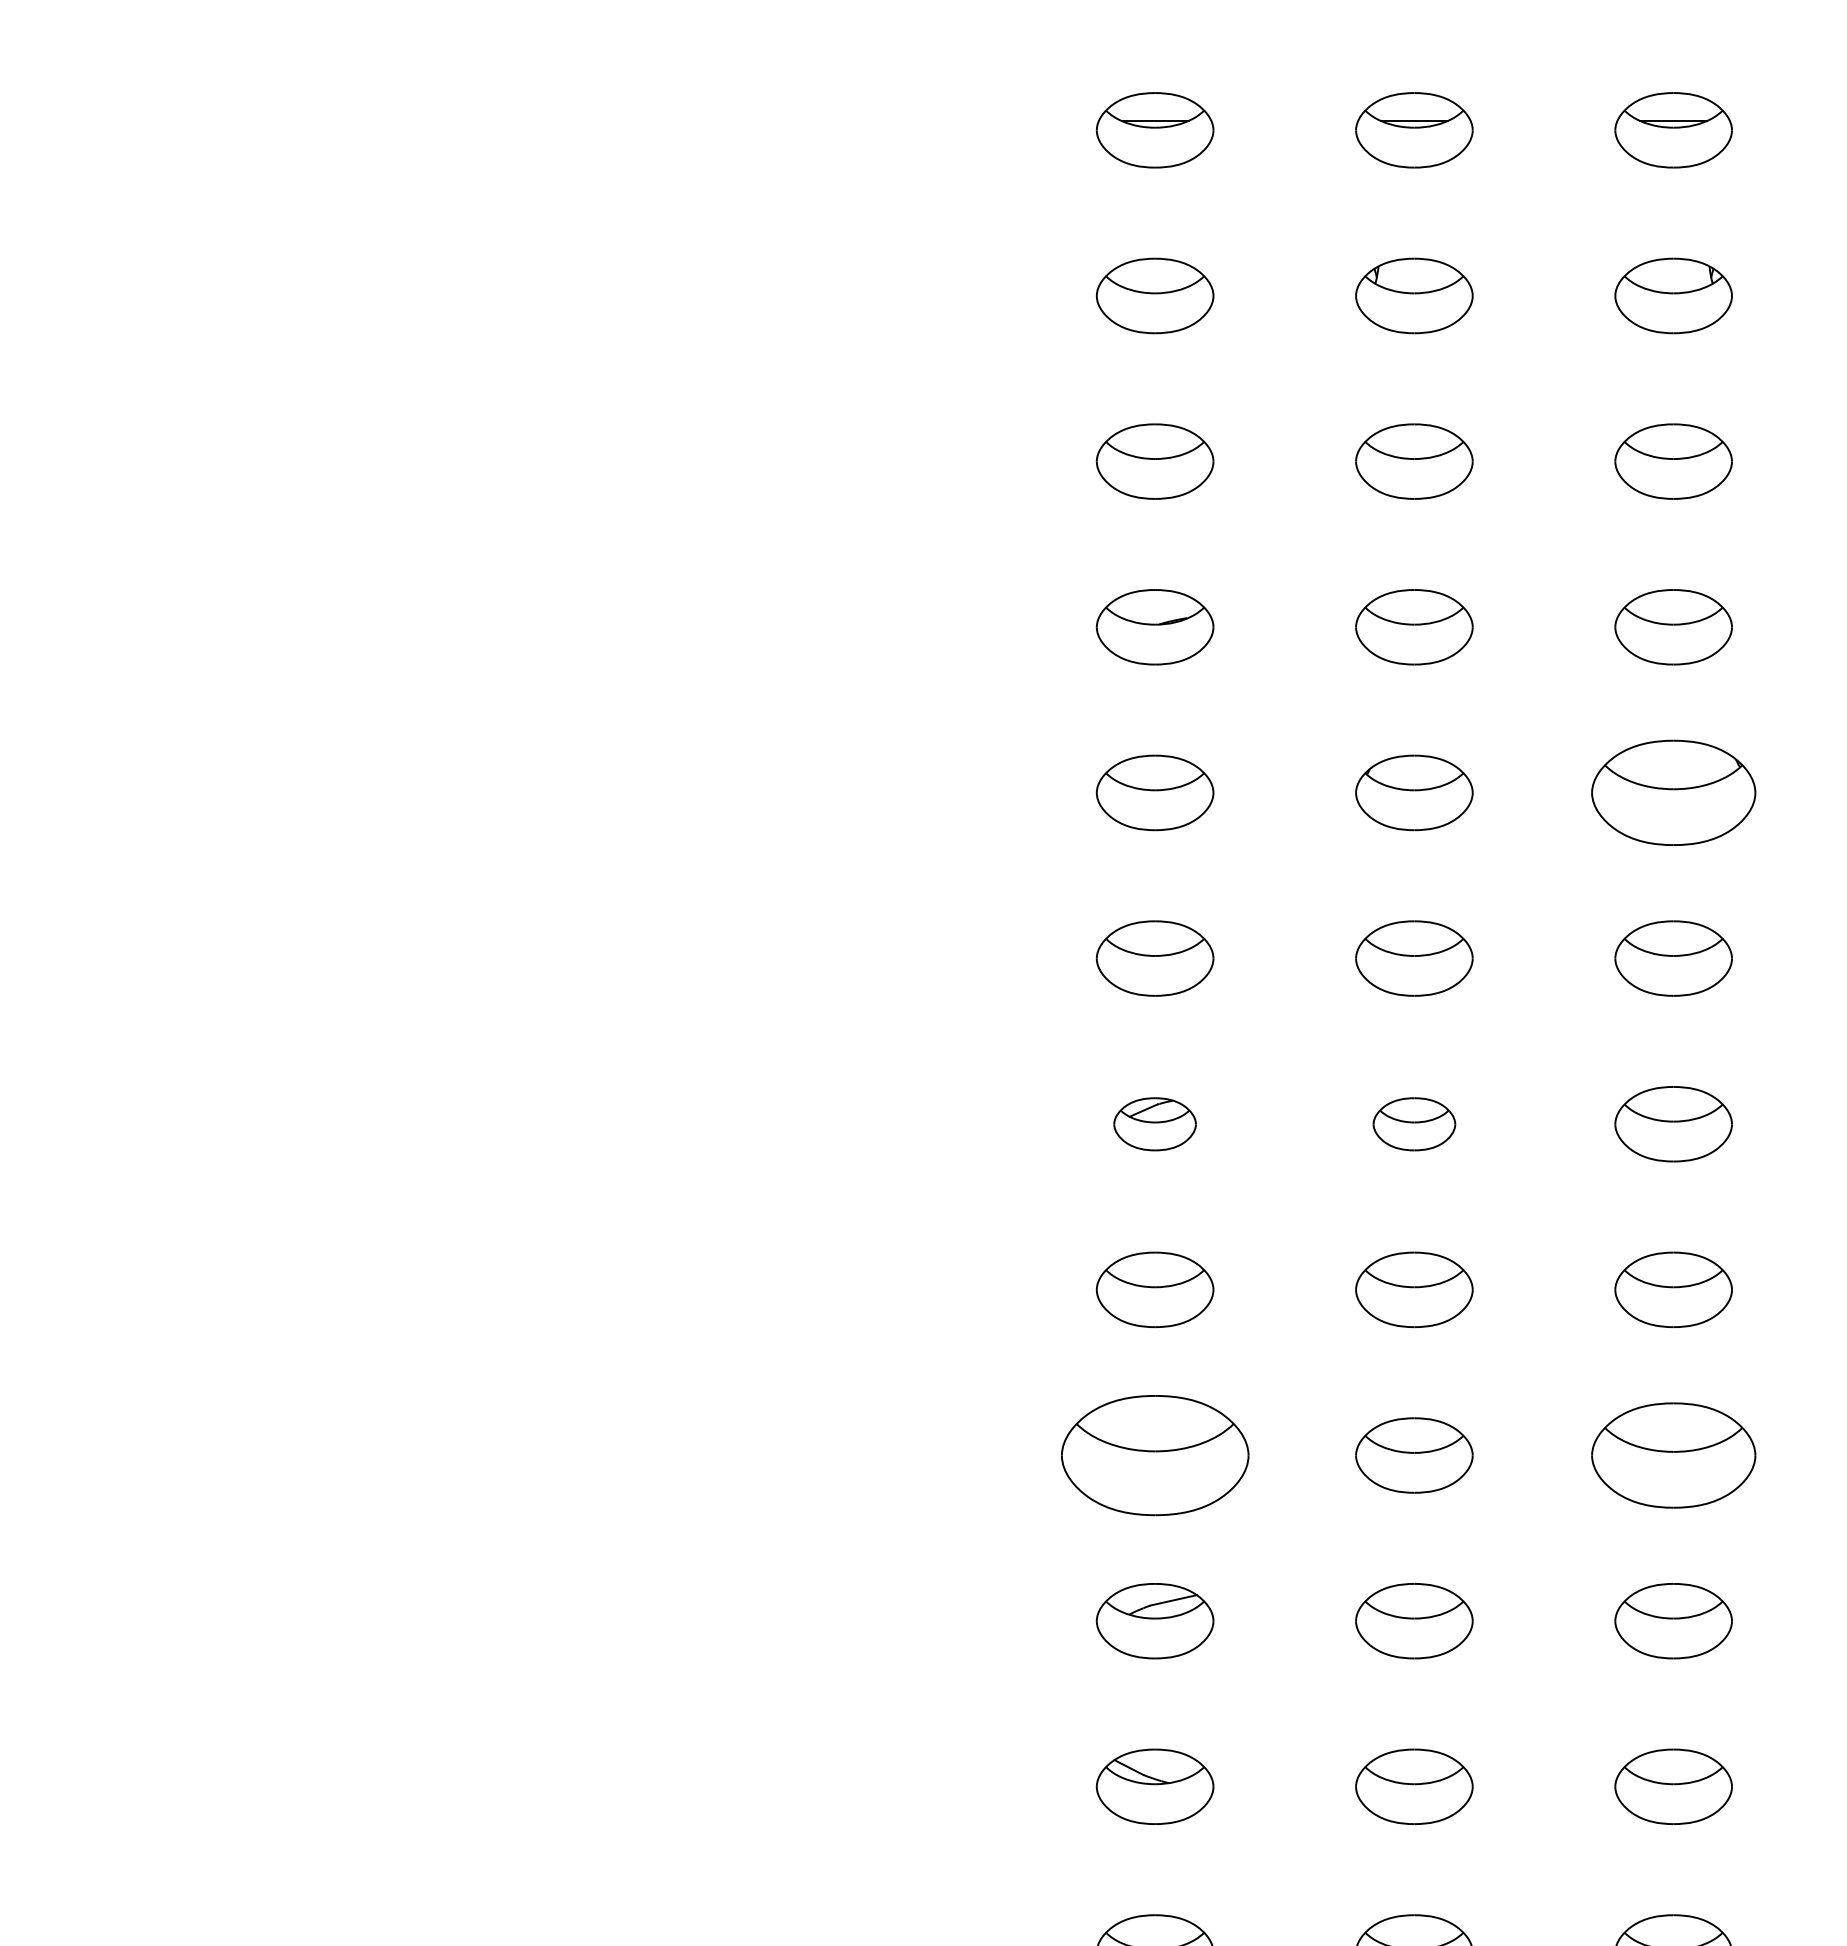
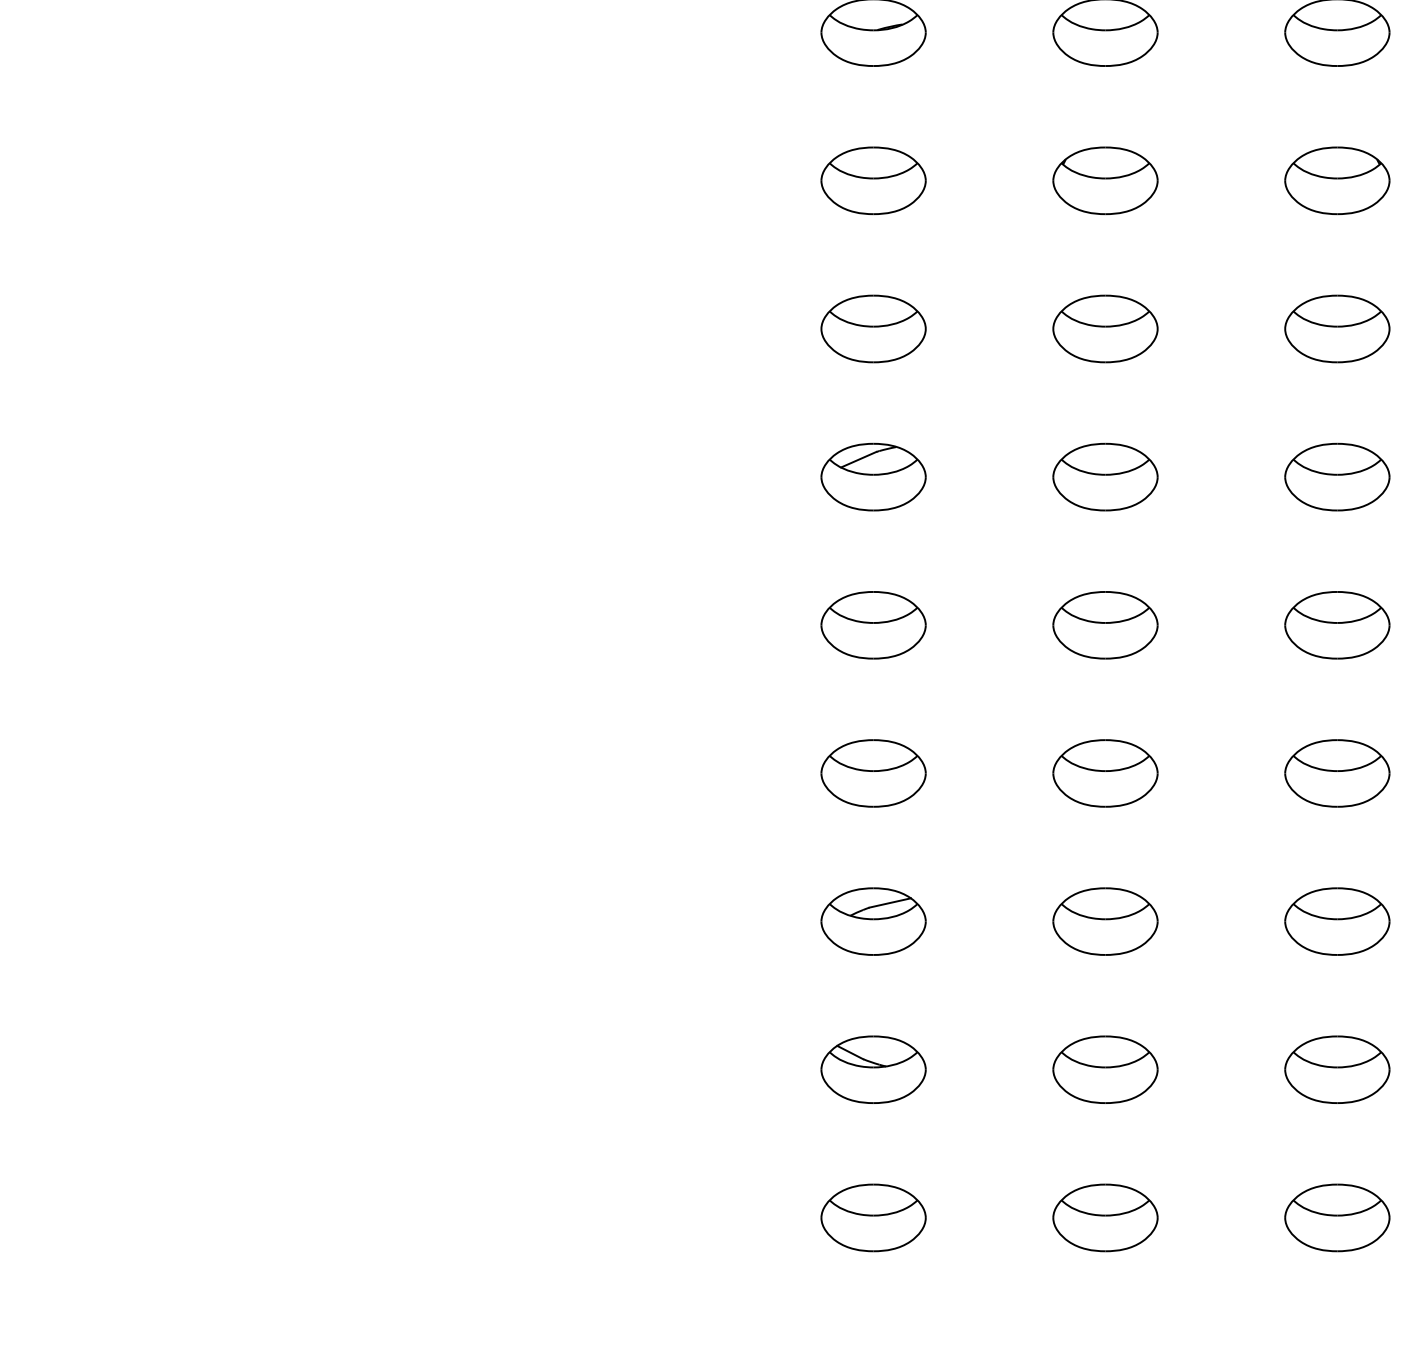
part: (1673, 792) -> (1337, 180), size x0.71
part: (1154, 1124) -> (873, 477), size x1.43
part: (1414, 1124) -> (1105, 477), size x1.43
part: (1154, 1455) -> (873, 773), size x0.62
part: (1673, 1455) -> (1337, 773), size x0.71

